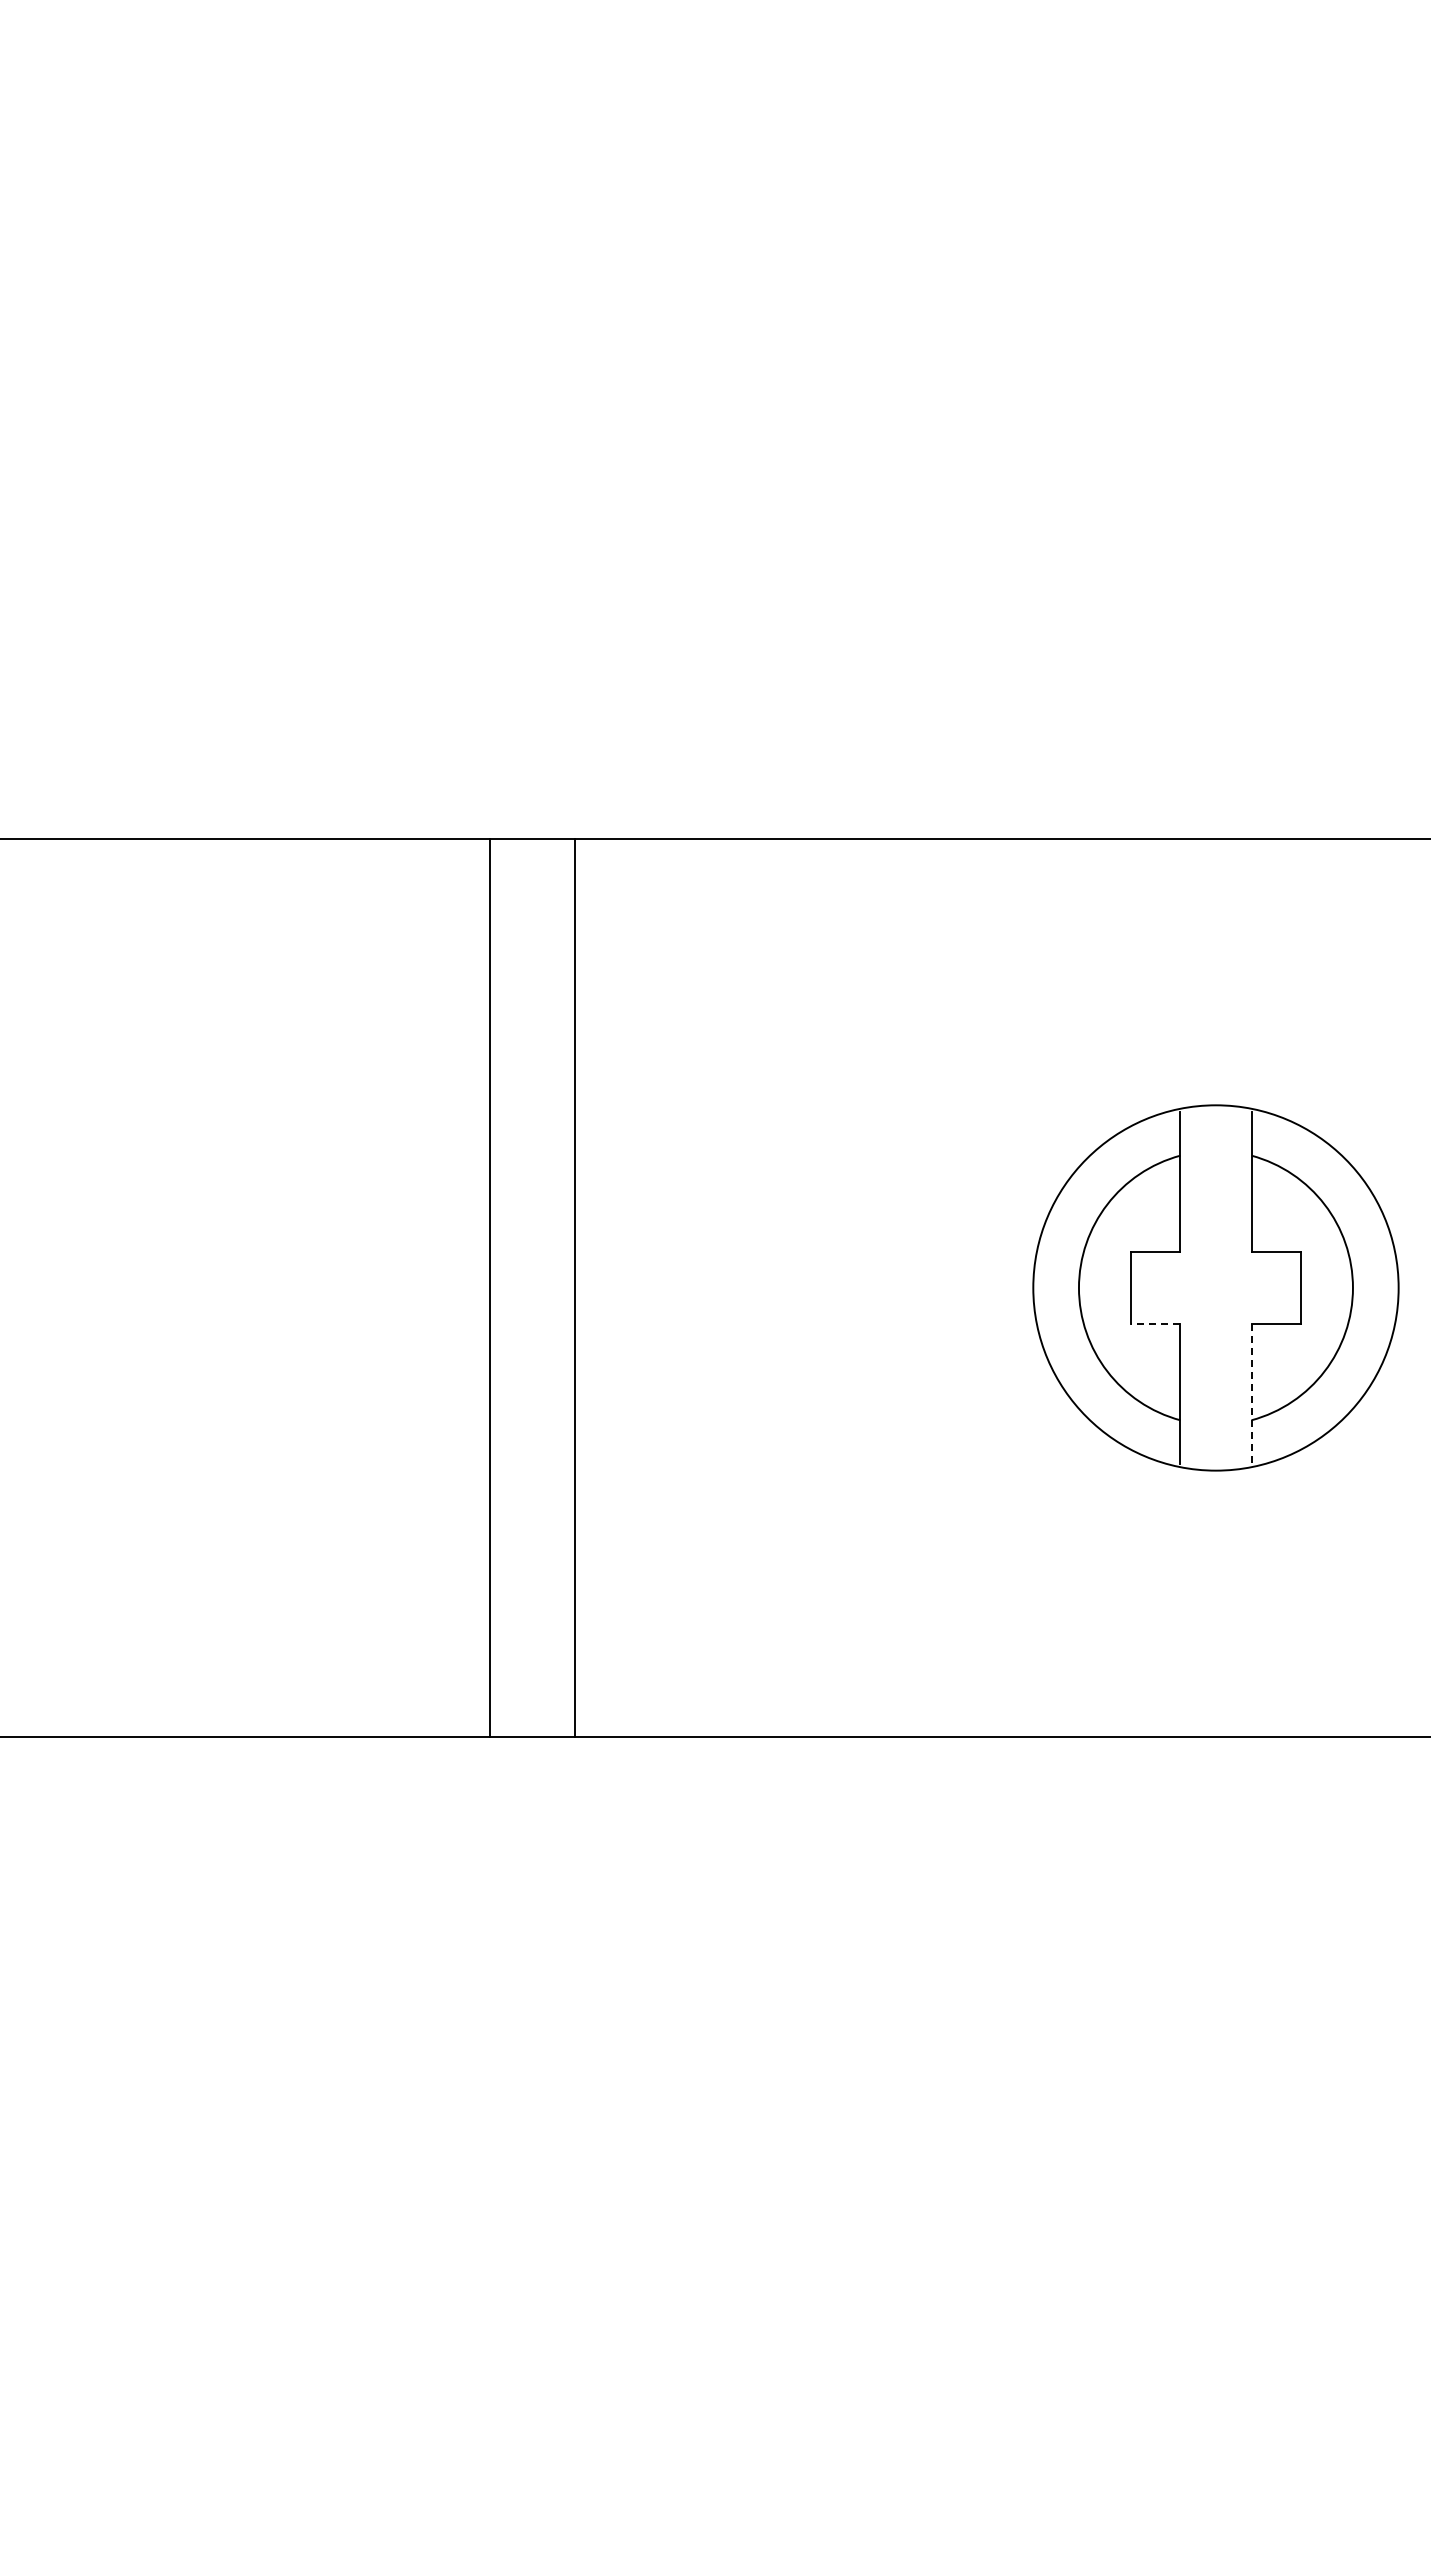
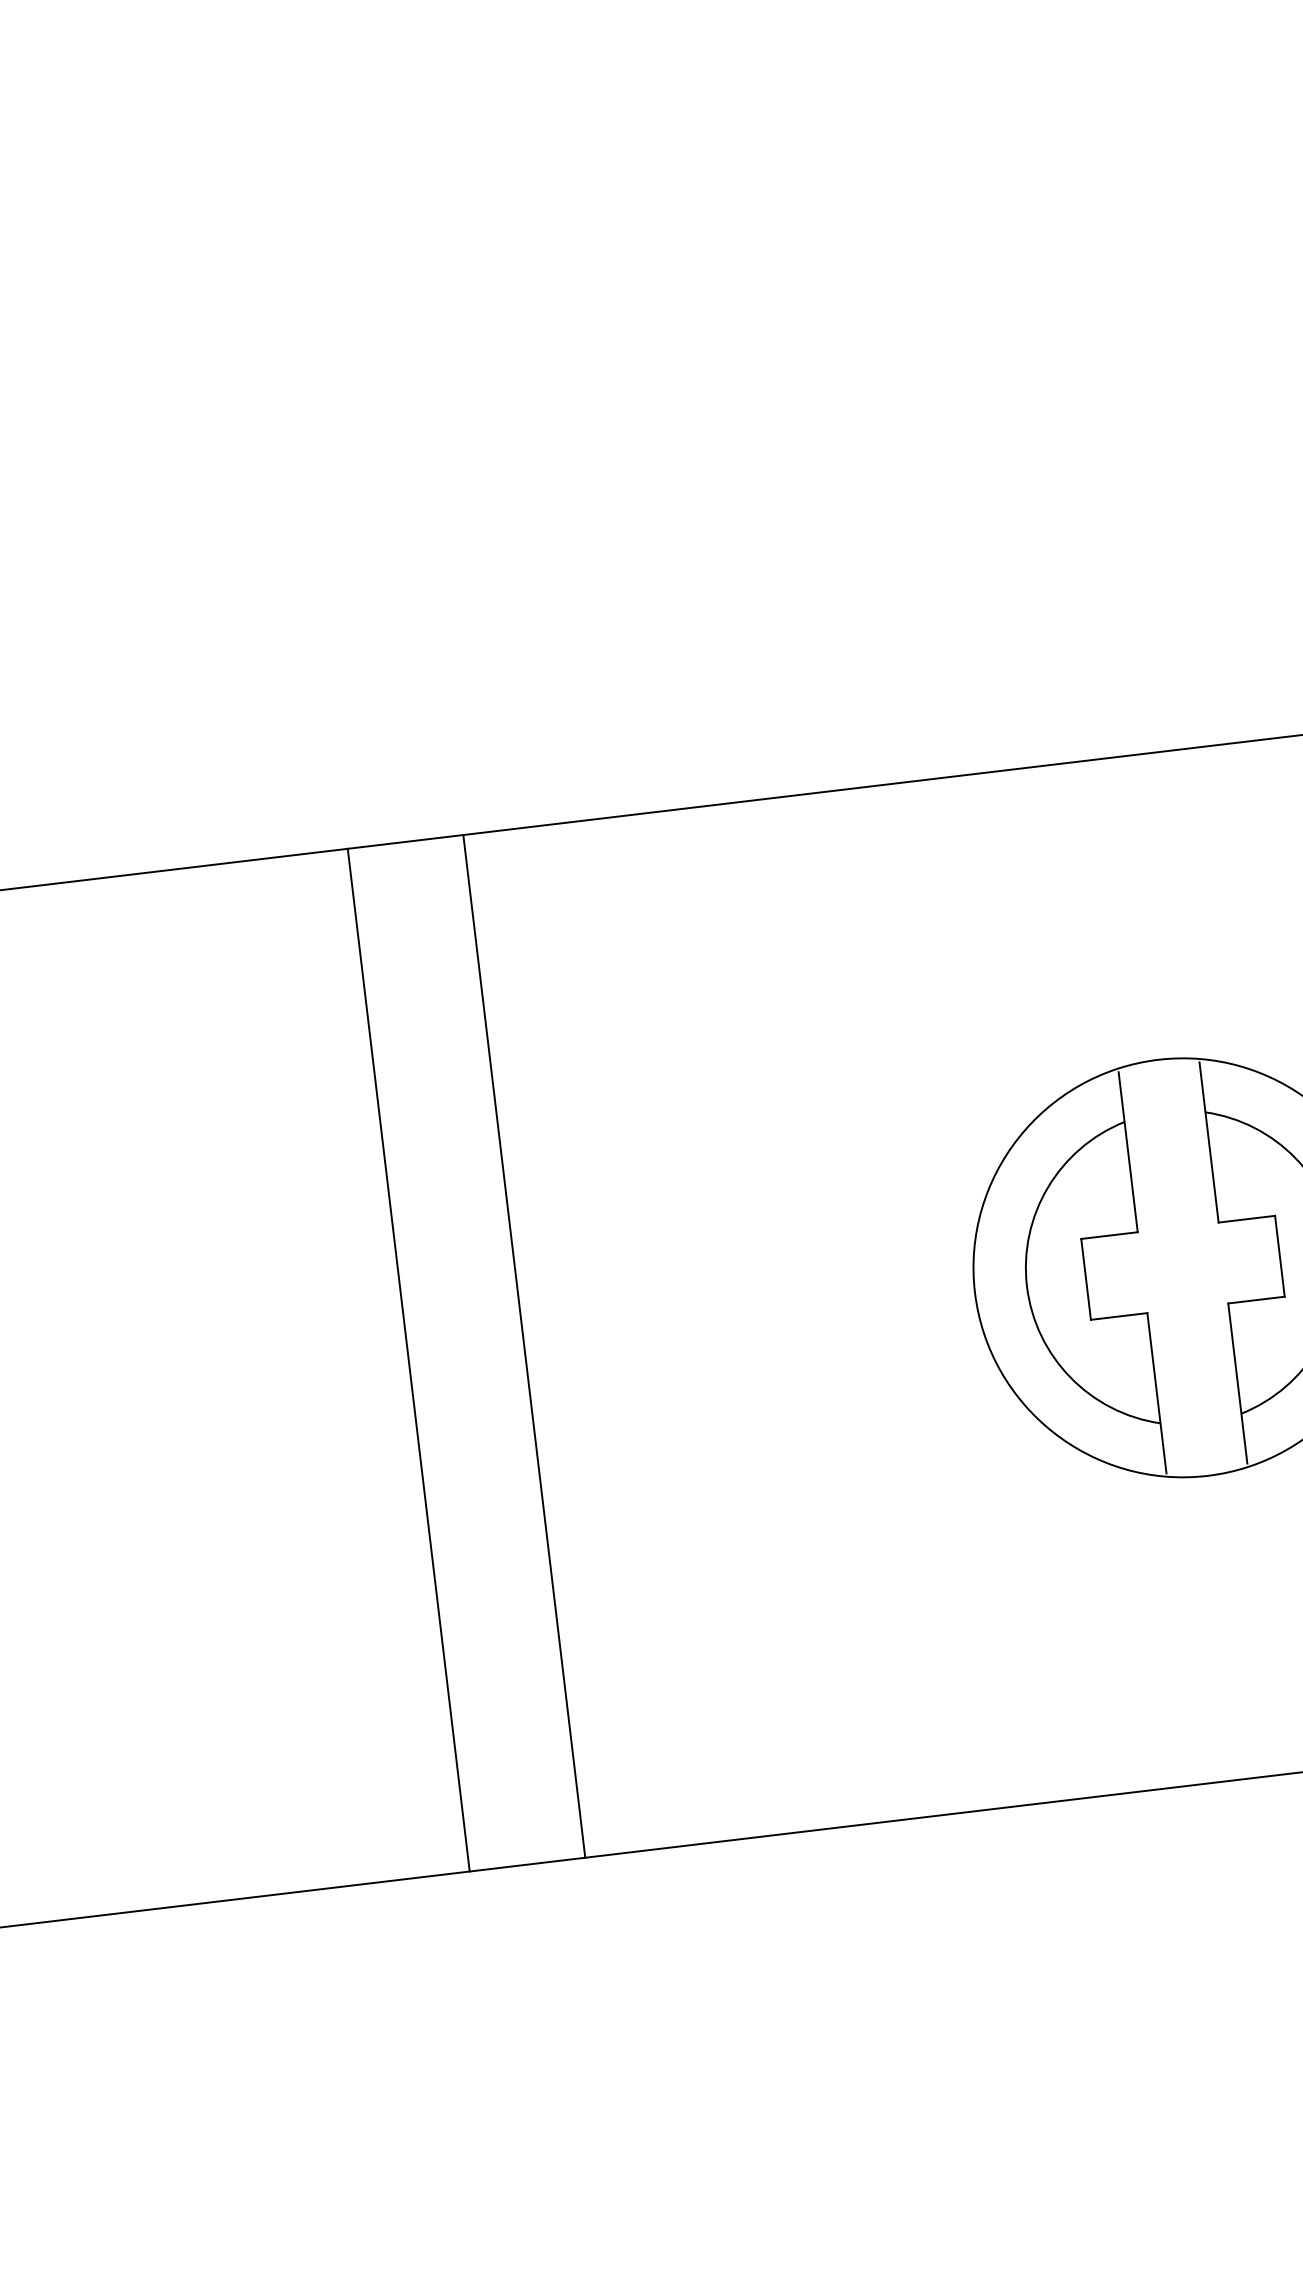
line: (490, 1287) -> (409, 1359), moved
line: (574, 1287) -> (524, 1345), moved
line: (1155, 1323) -> (1118, 1316), dashed -> solid
line: (1251, 1394) -> (1237, 1384), dashed -> solid

